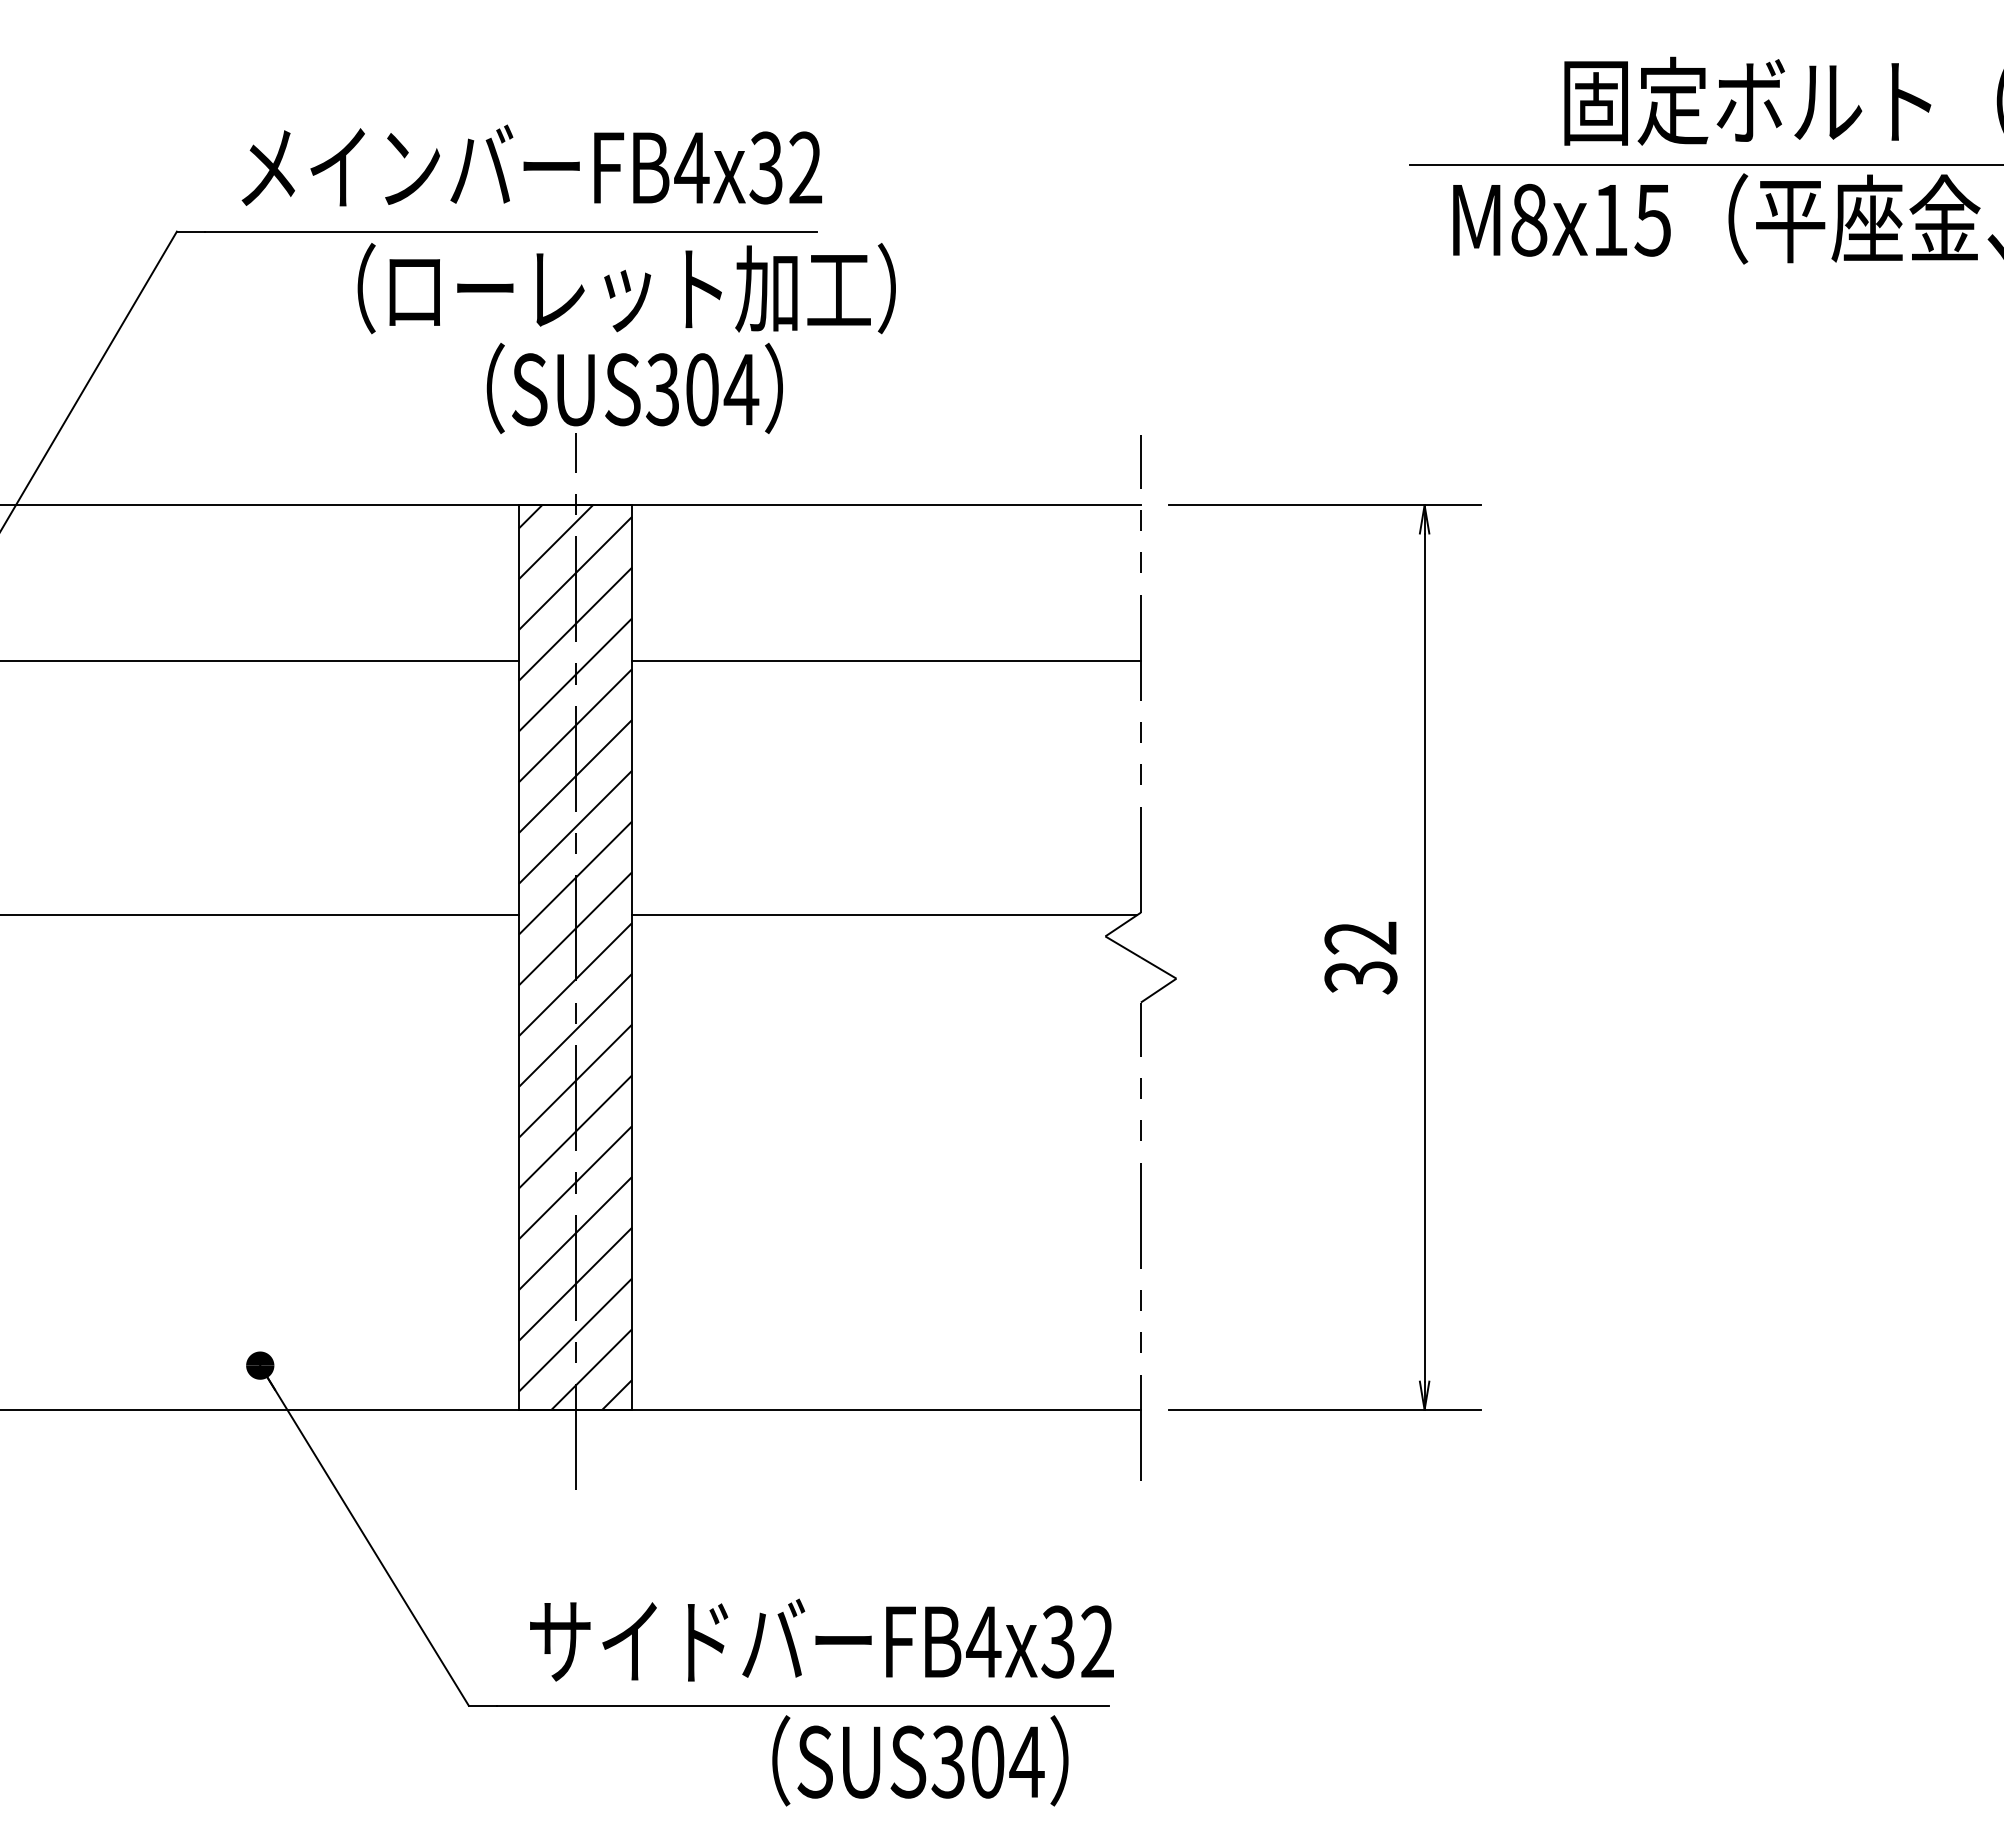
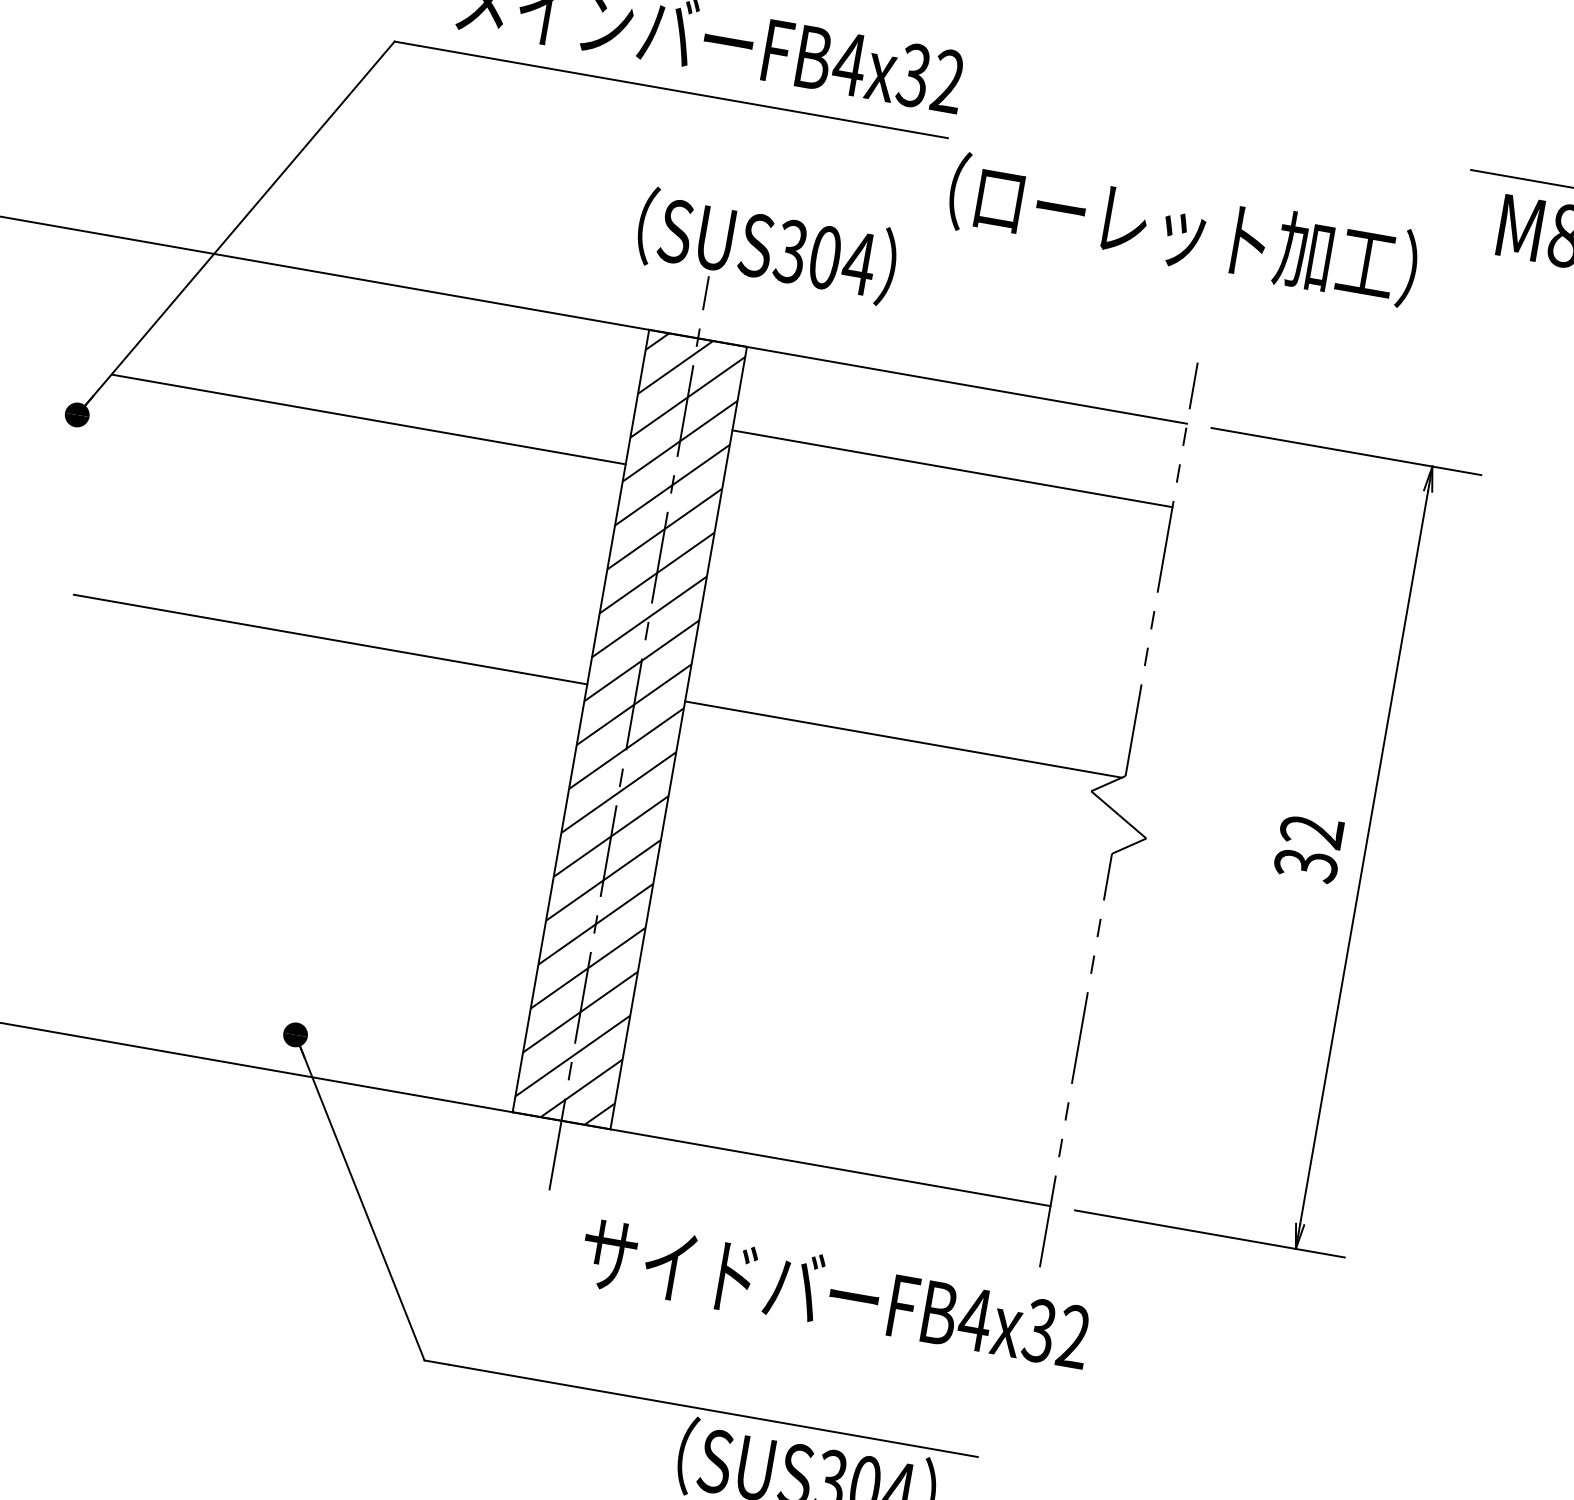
text: (626, 288) -> (1183, 229), moved
line: (886, 660) -> (952, 468), moved
text: (821, 1639) -> (835, 1292), moved

